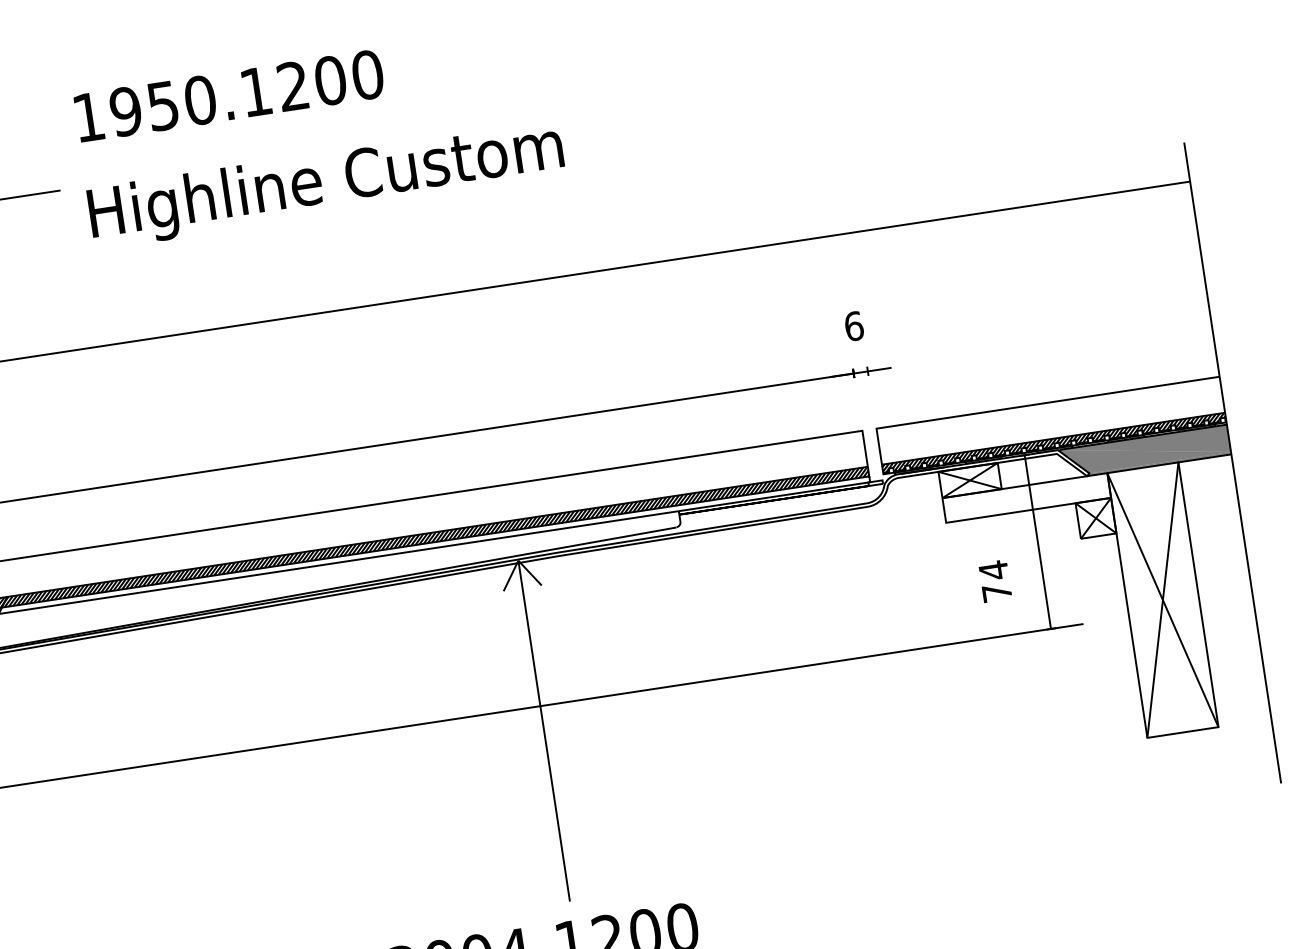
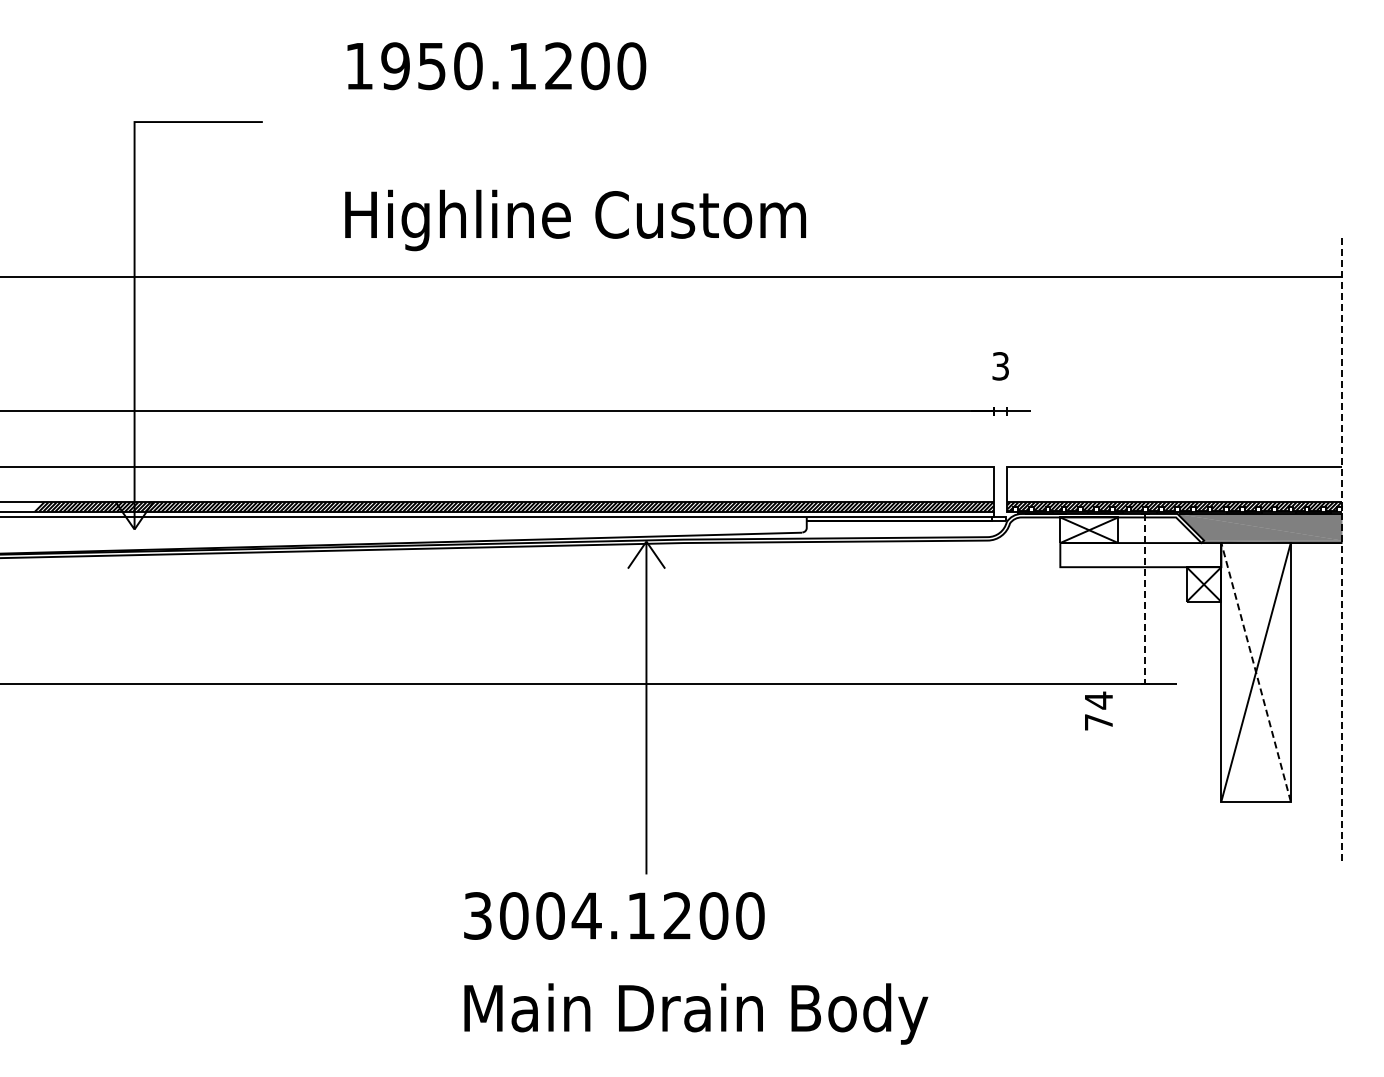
text: (229, 96) -> (496, 66), moved
text: (326, 184) -> (575, 220), moved
text: (853, 326) -> (1000, 366), 6 -> 3
line: (1232, 463) -> (1342, 551), solid -> dashed
line: (1038, 541) -> (1145, 598), solid -> dashed
text: (994, 580) -> (1098, 710), moved
line: (1163, 600) -> (1256, 672), solid -> dashed

